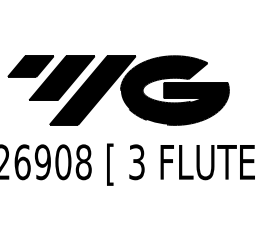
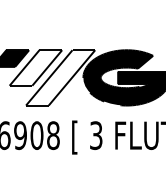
fill: (61, 78) -> (35, 68), removed
fill: (92, 90) -> (60, 77), removed

